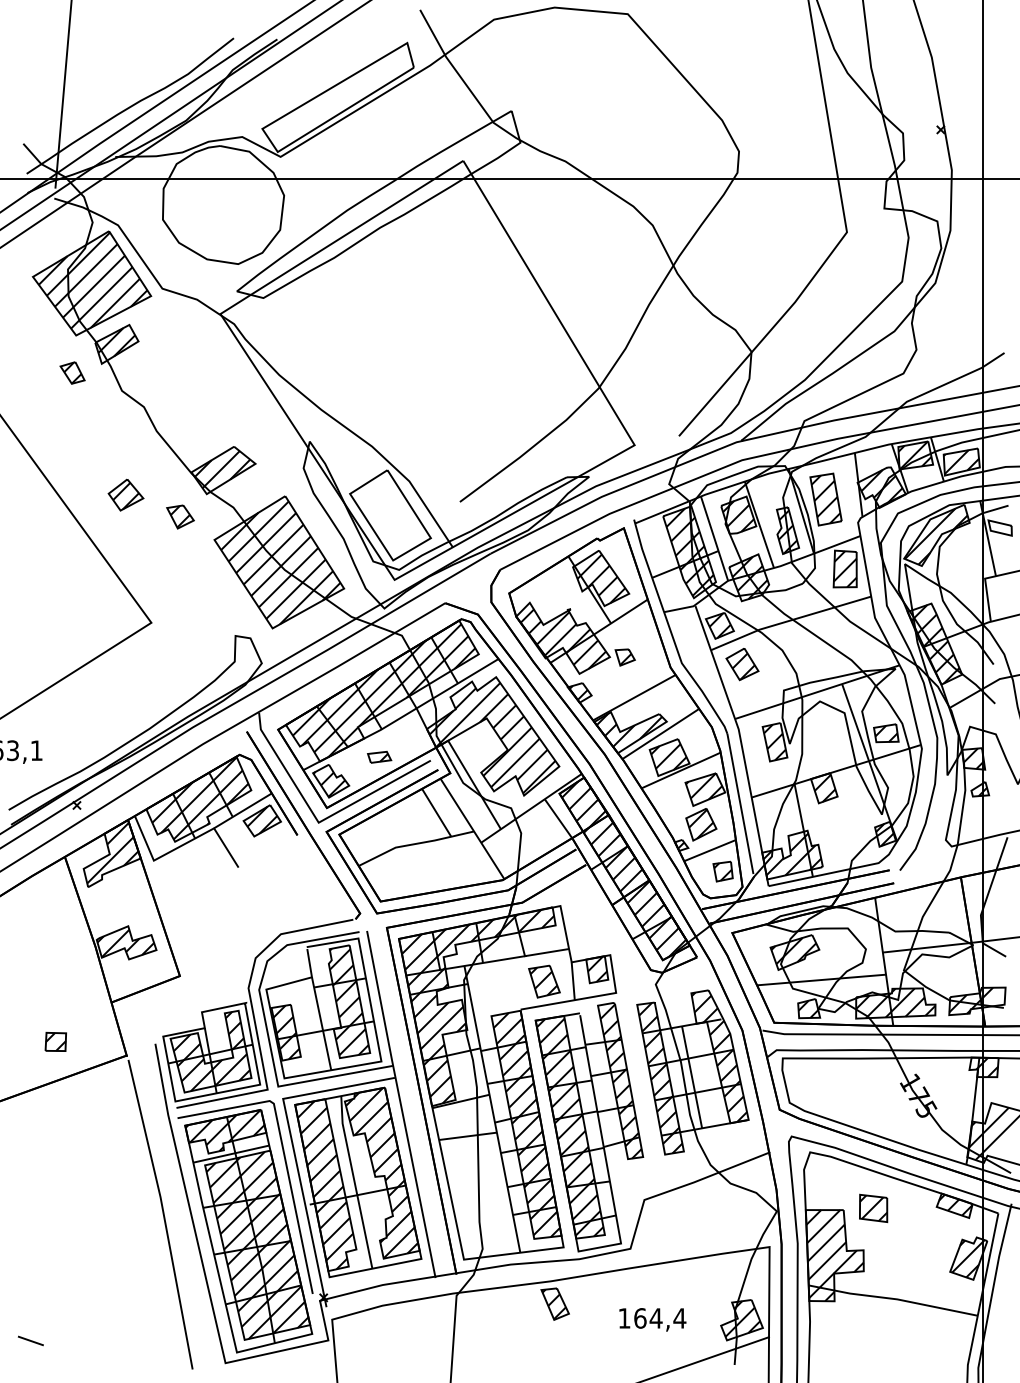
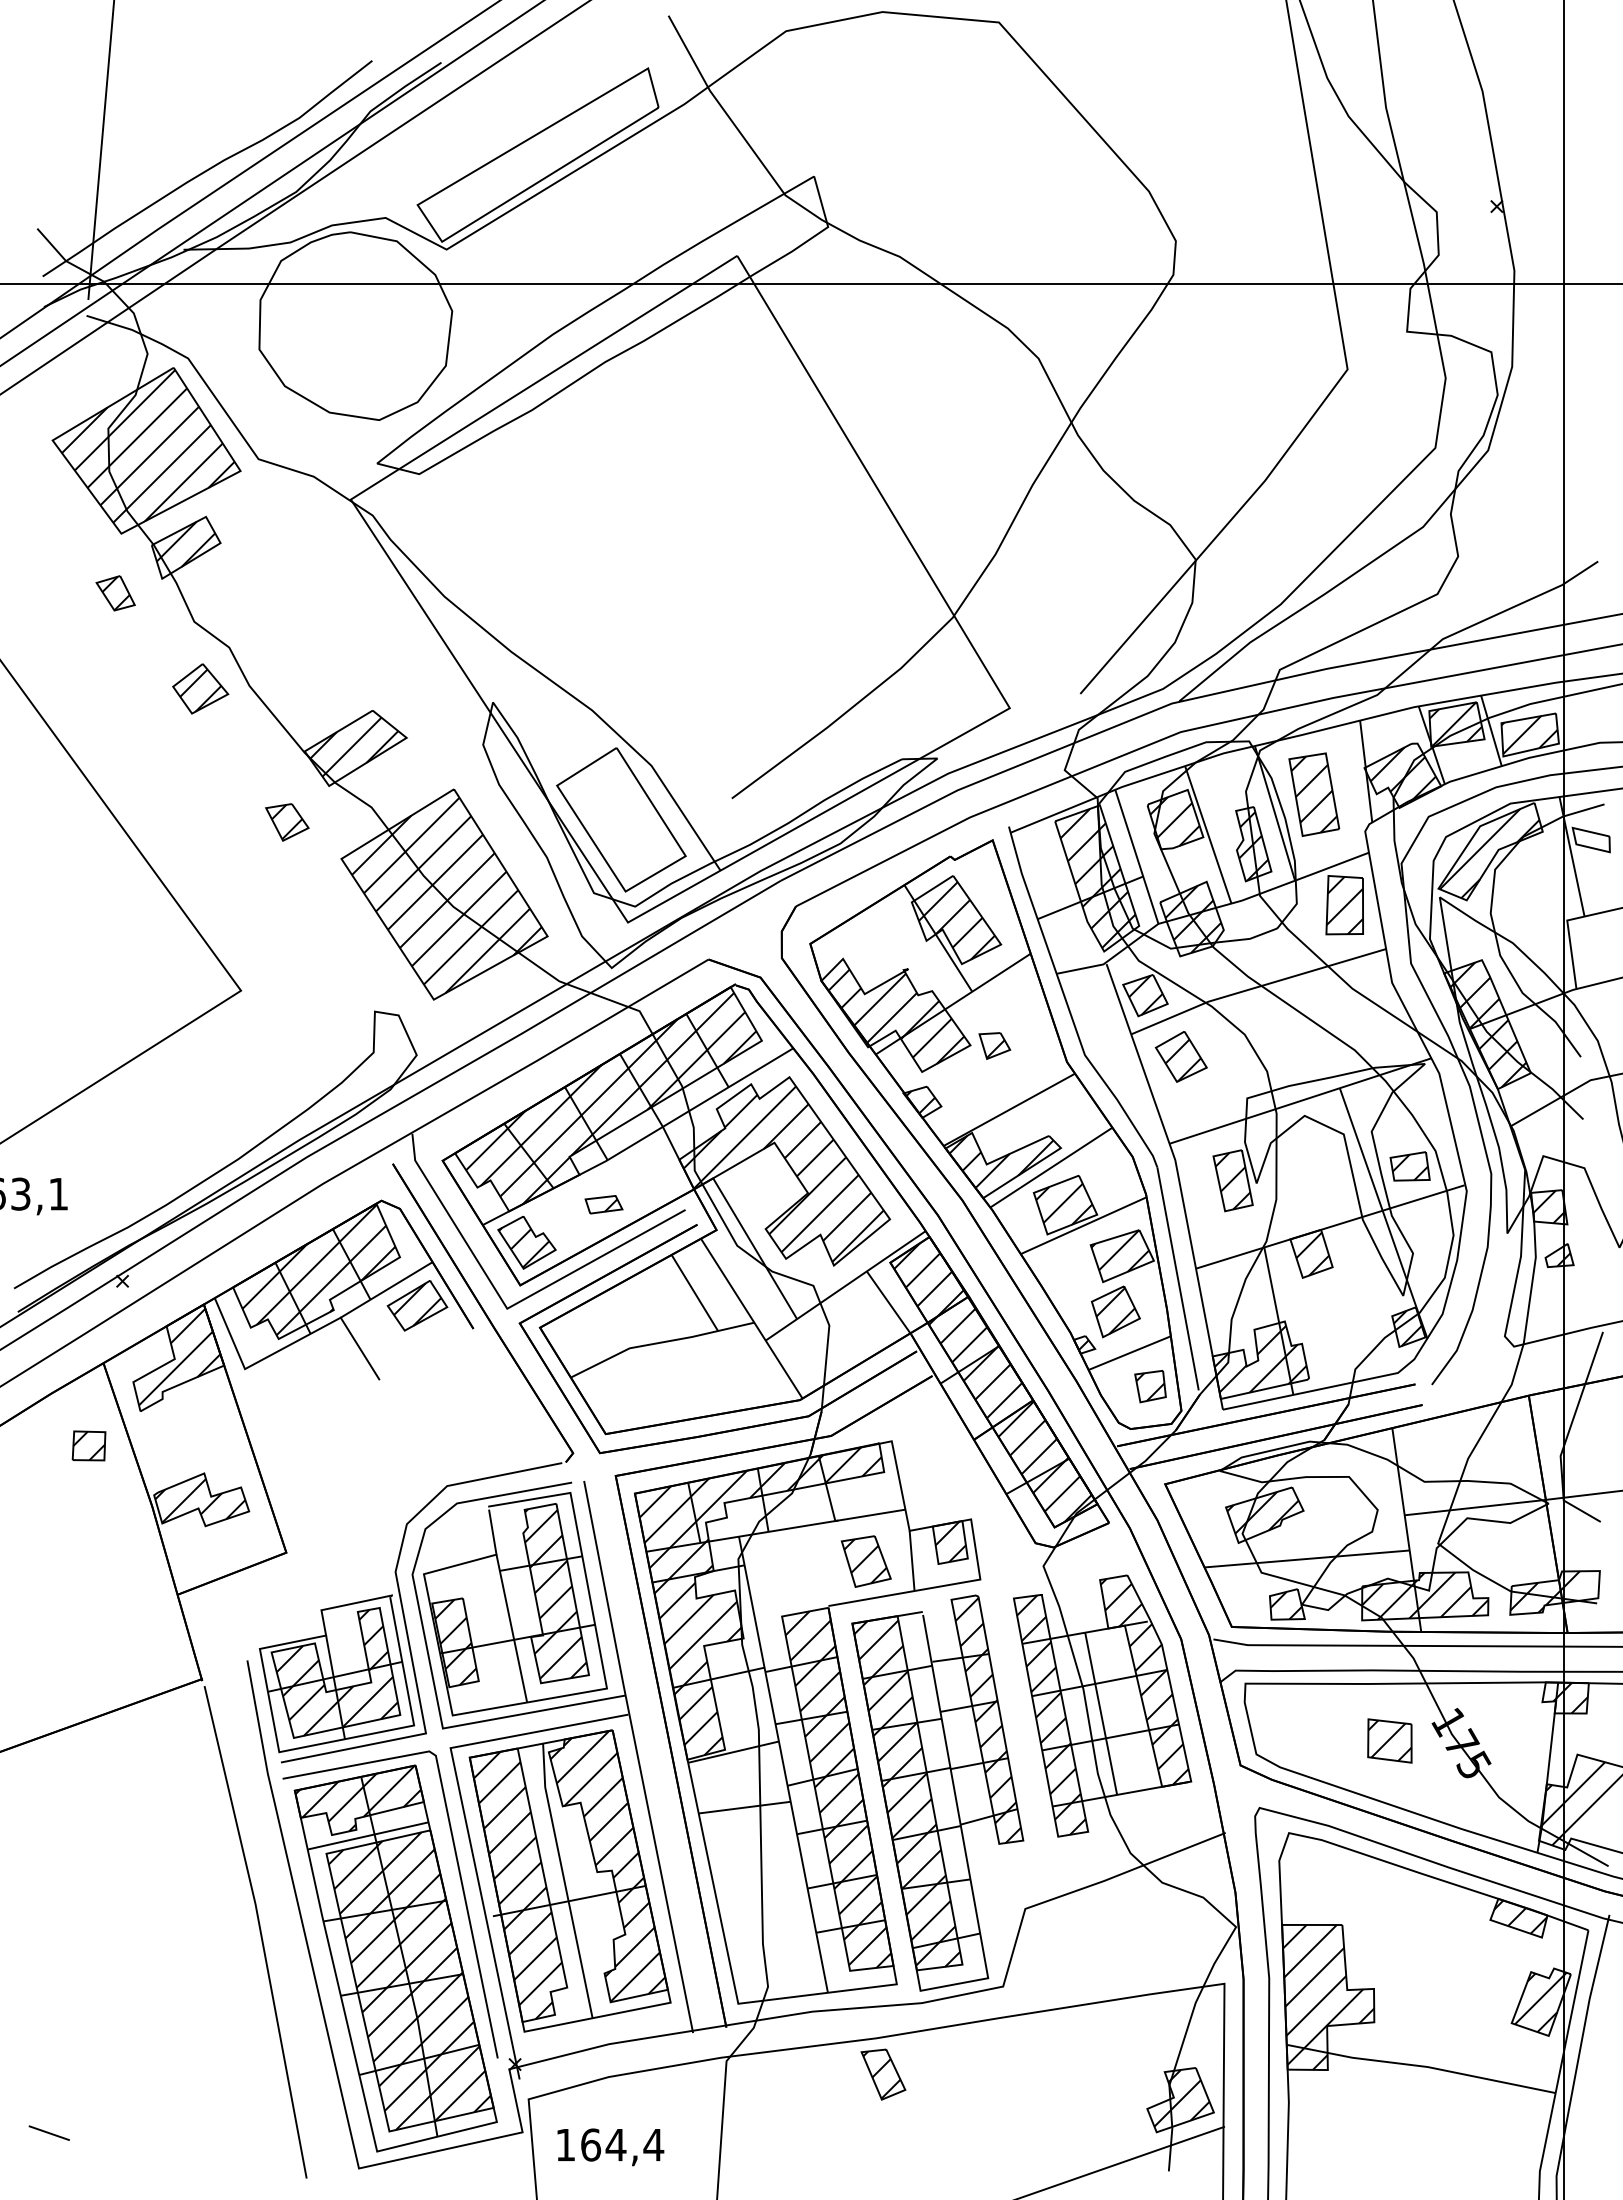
part: (125, 494) -> (199, 687), moved
part: (55, 1041) -> (88, 1445), moved
part: (873, 1207) -> (1389, 1739), moved
text: (652, 1319) -> (610, 2146), moved

